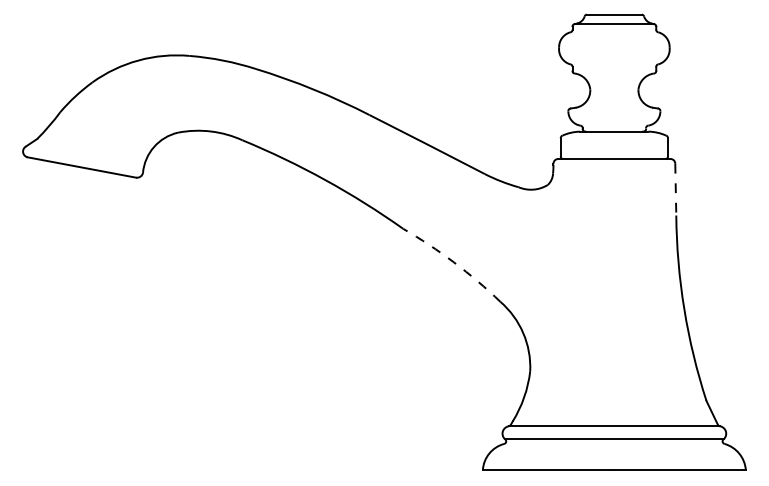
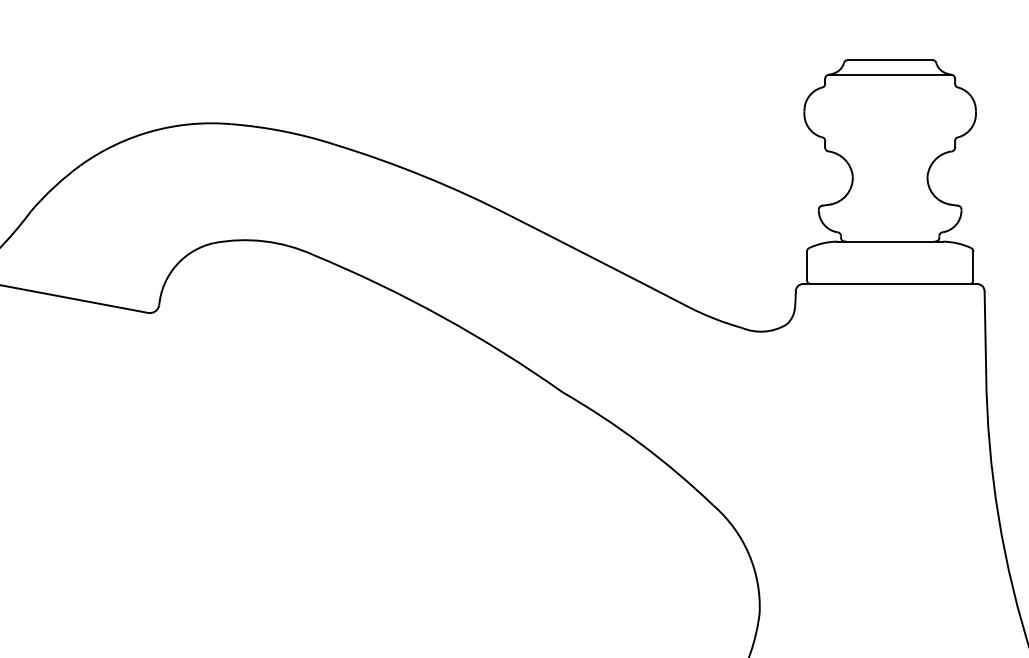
line: (675, 189) -> (984, 331), dashed -> solid
arc: (454, 262) -> (642, 444), dashed -> solid

